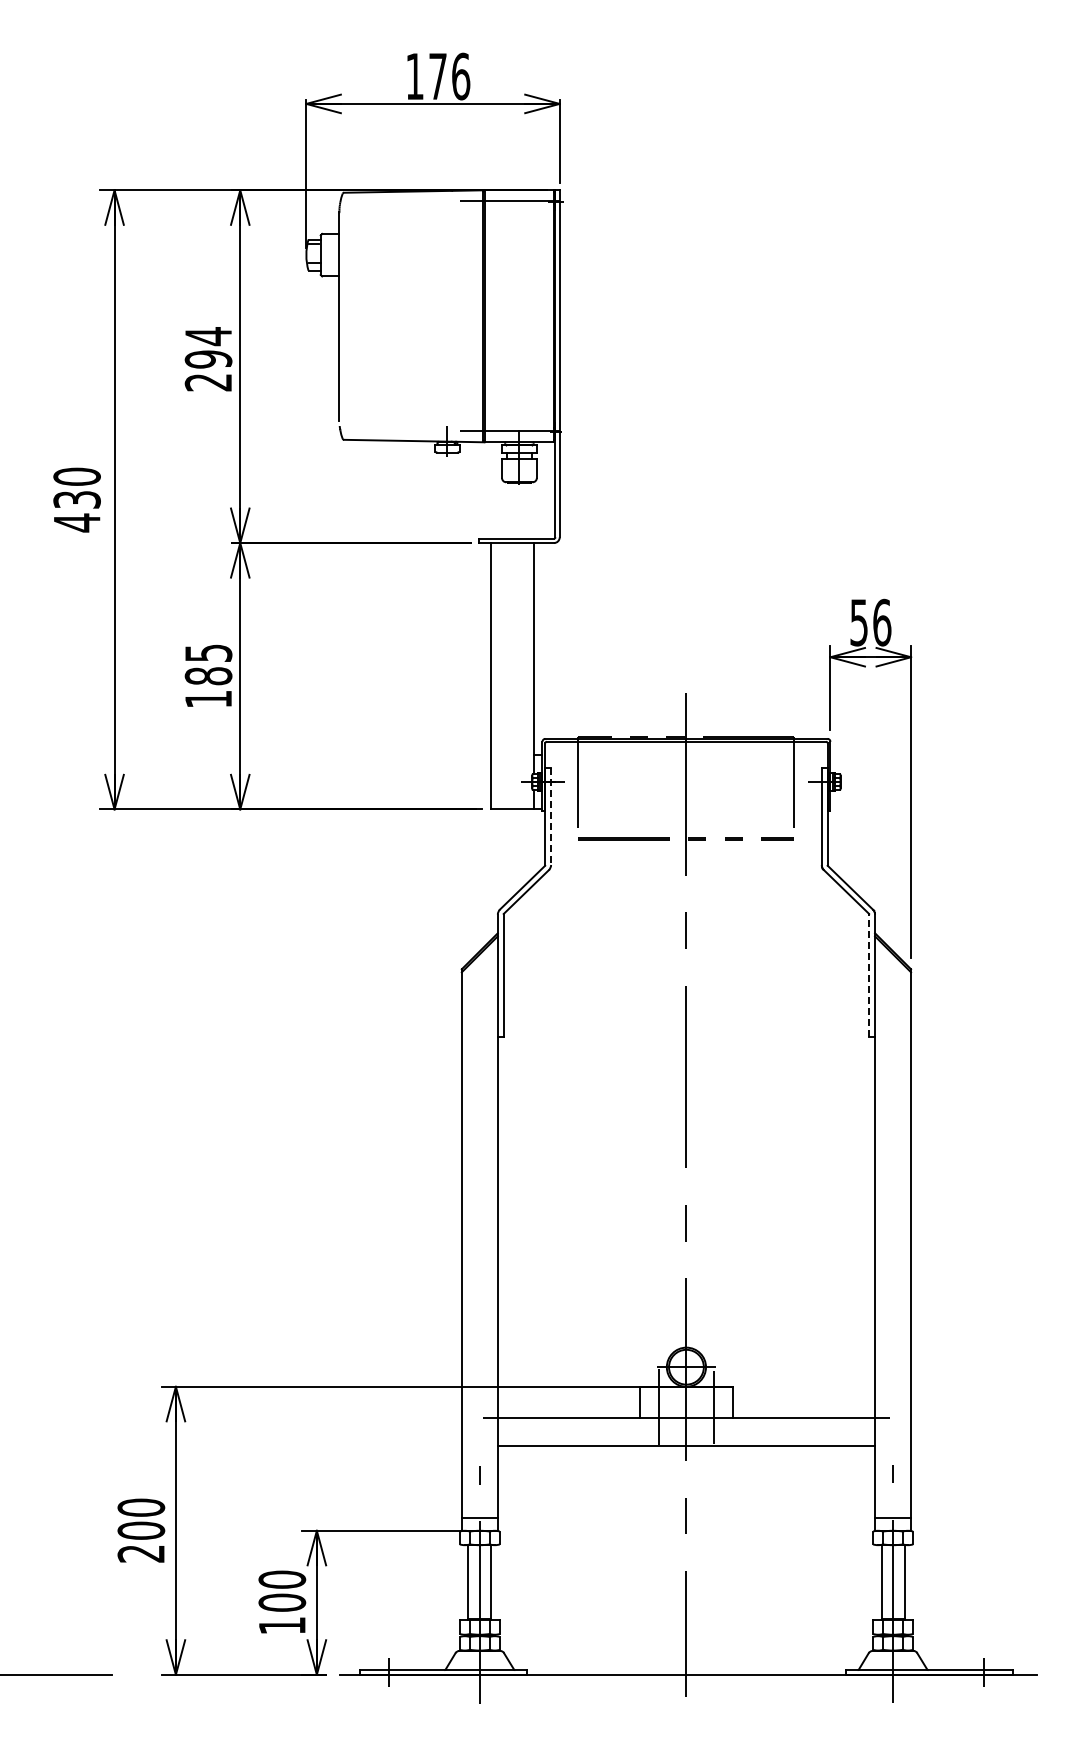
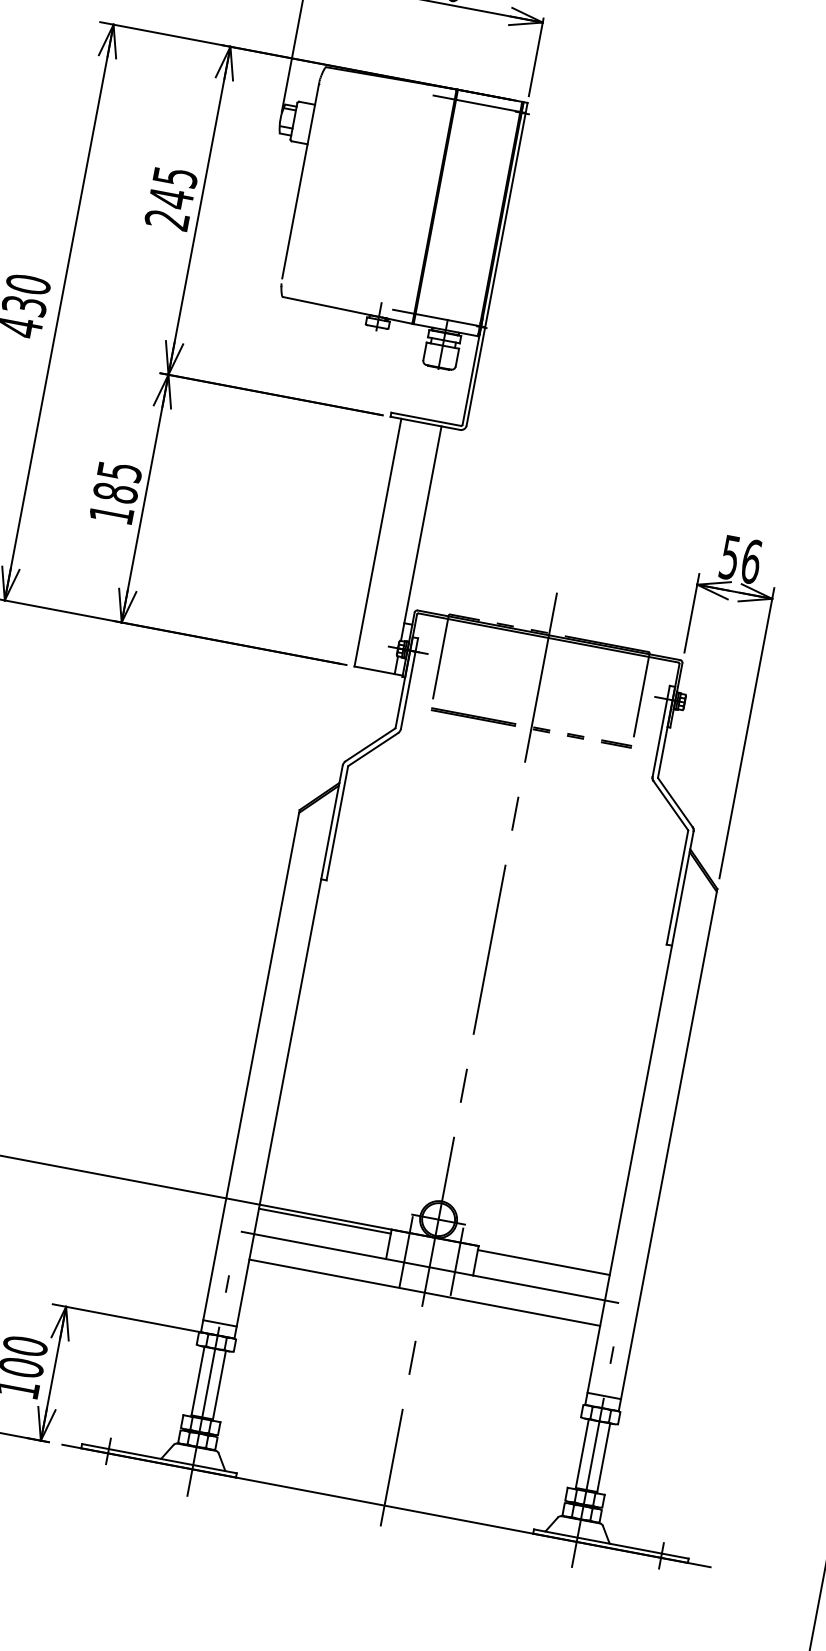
text: (208, 348) -> (173, 188), 294 -> 245
line: (551, 816) -> (409, 683), dashed -> solid
line: (869, 975) -> (677, 887), dashed -> solid
line: (568, 1391) -> (324, 1221), added
line: (804, 1391) -> (544, 1262), added

